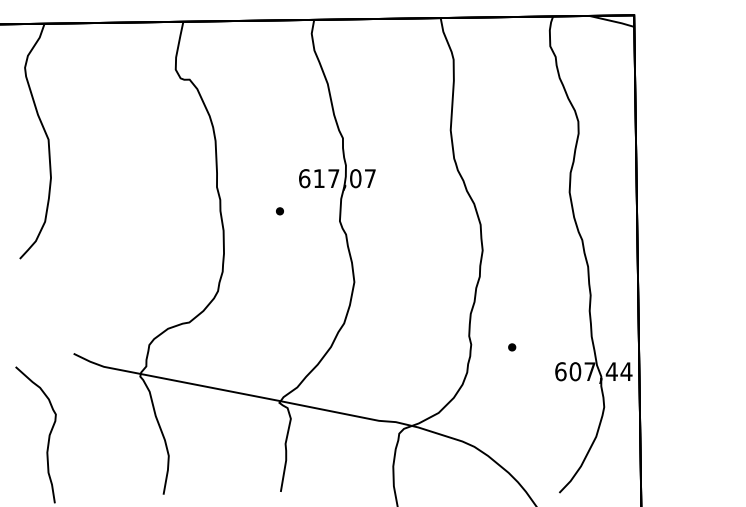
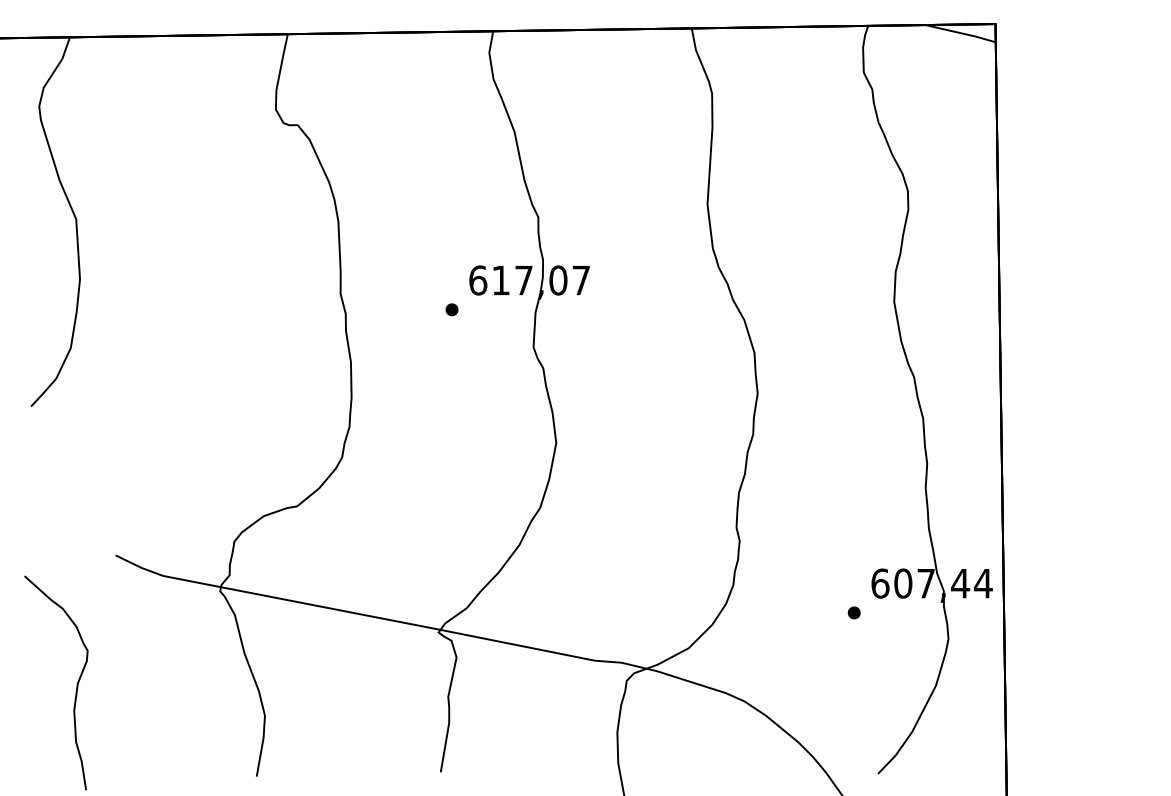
part: (279, 211) -> (451, 310), moved
part: (512, 347) -> (854, 613), moved

